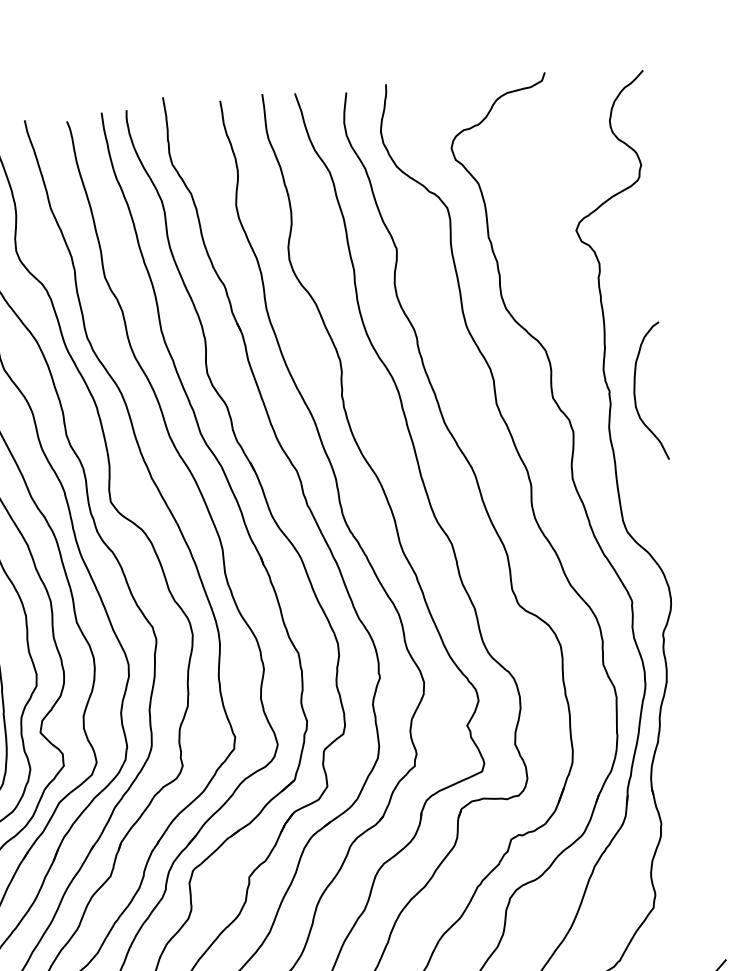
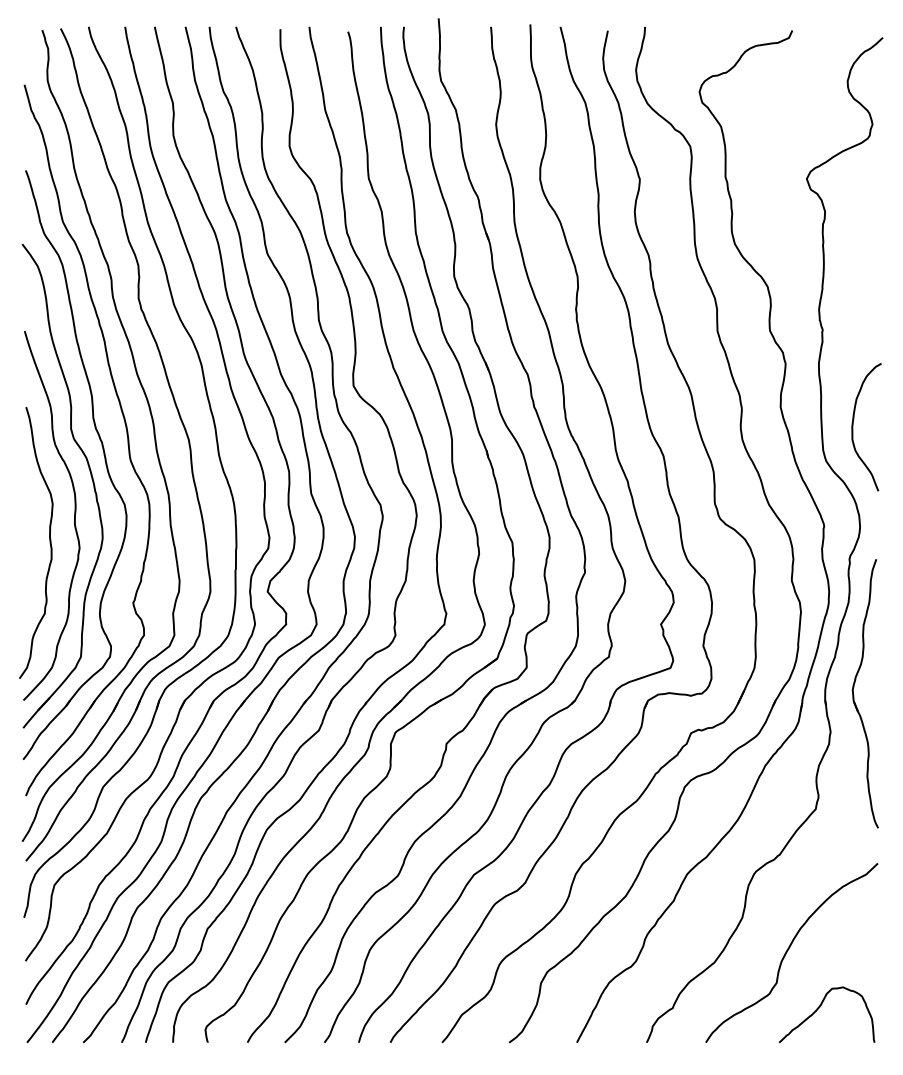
curve: (635, 393) -> (853, 427), moved
part: (683, 781) -> (854, 695), added

